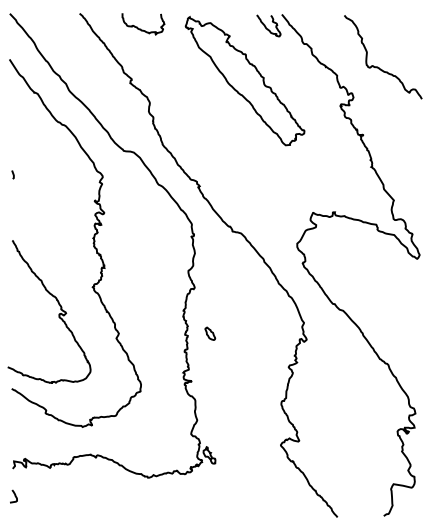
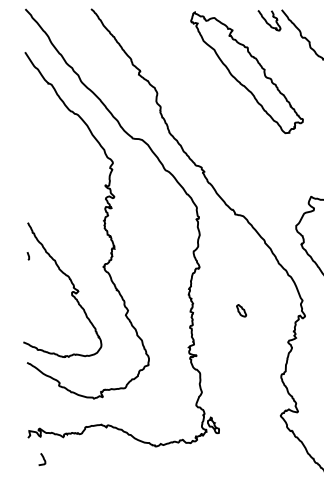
curve: (140, 28) -> (148, 23), removed
line: (12, 174) -> (27, 255), moved
part: (210, 333) -> (241, 310), moved
curve: (14, 496) -> (42, 459), moved

